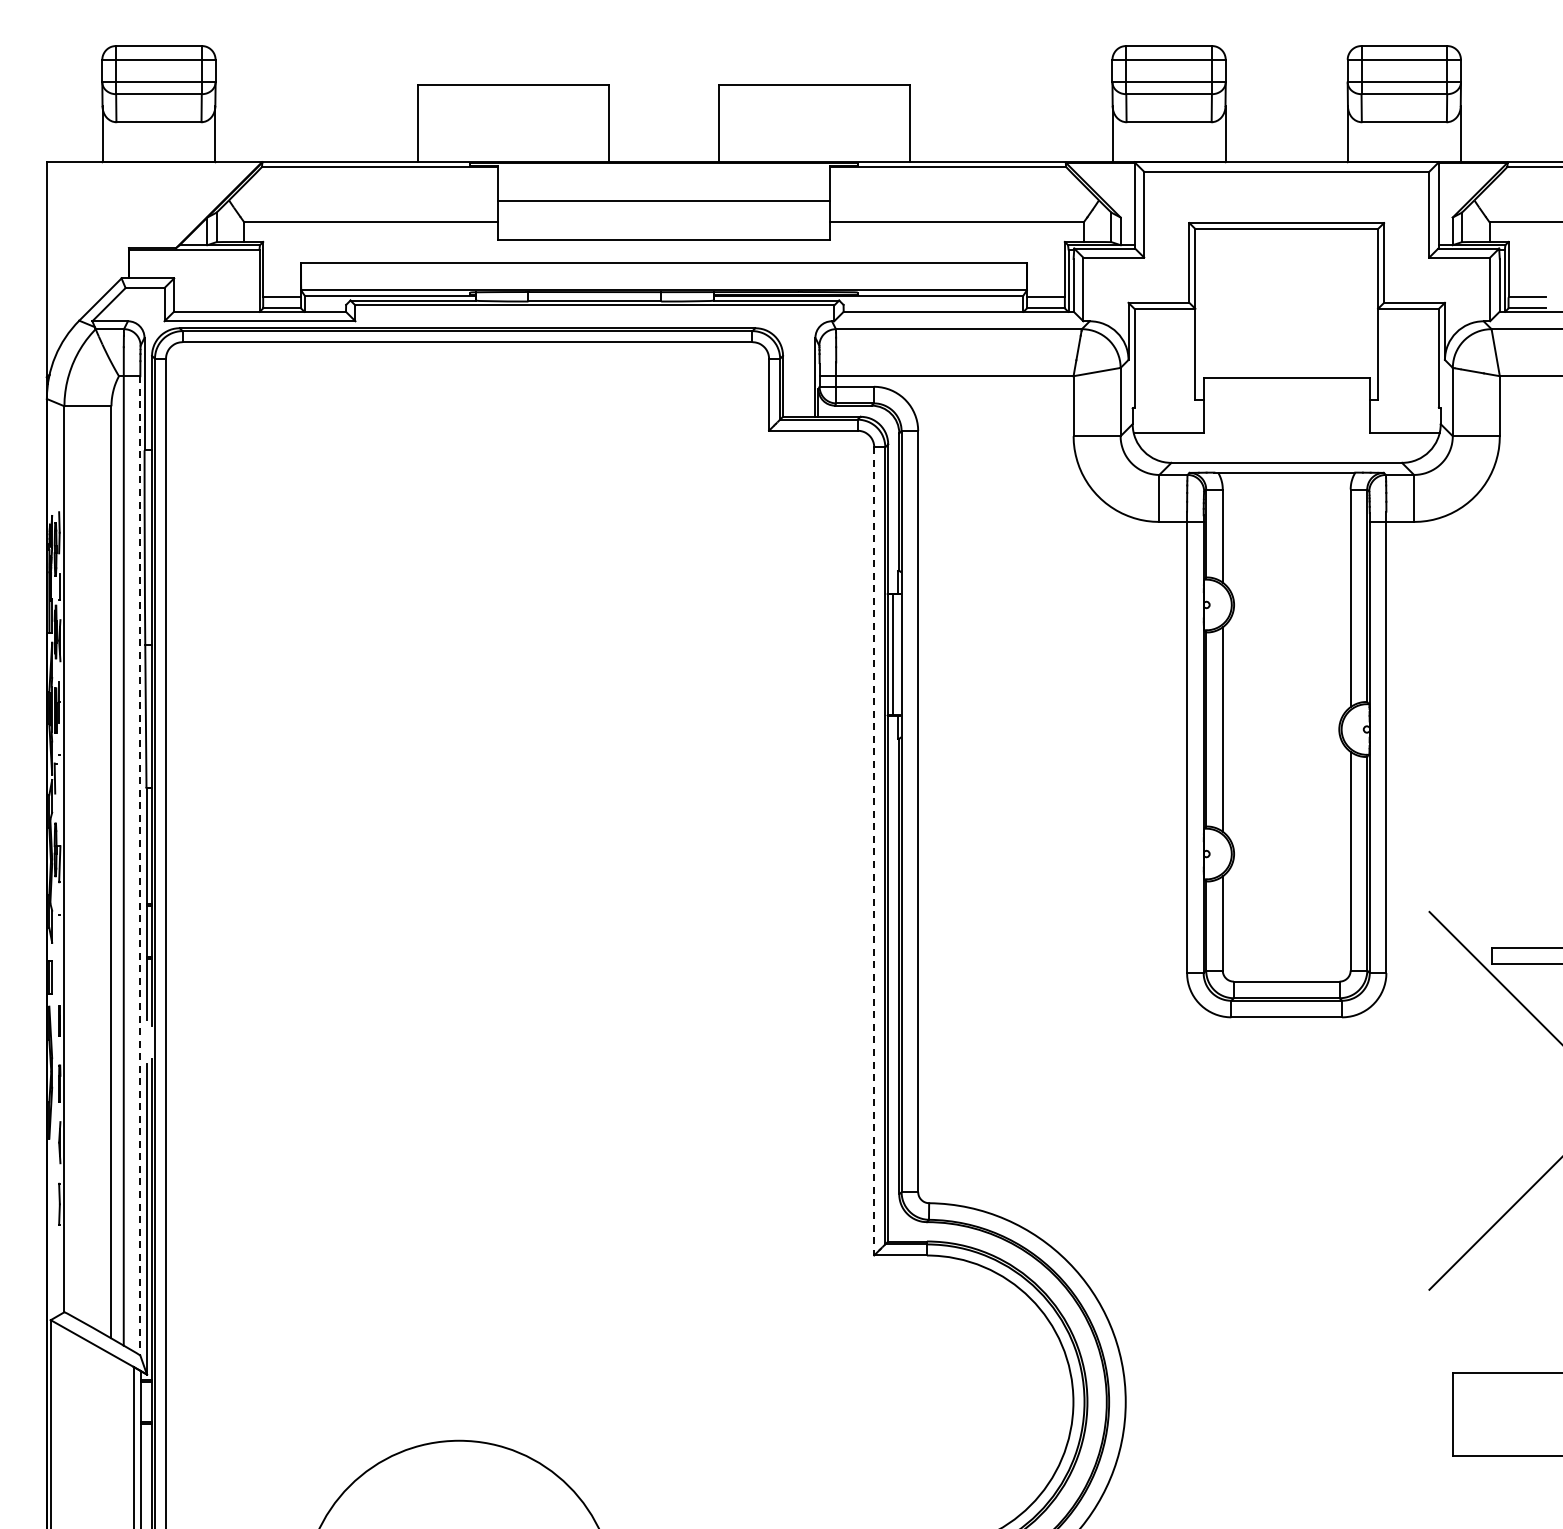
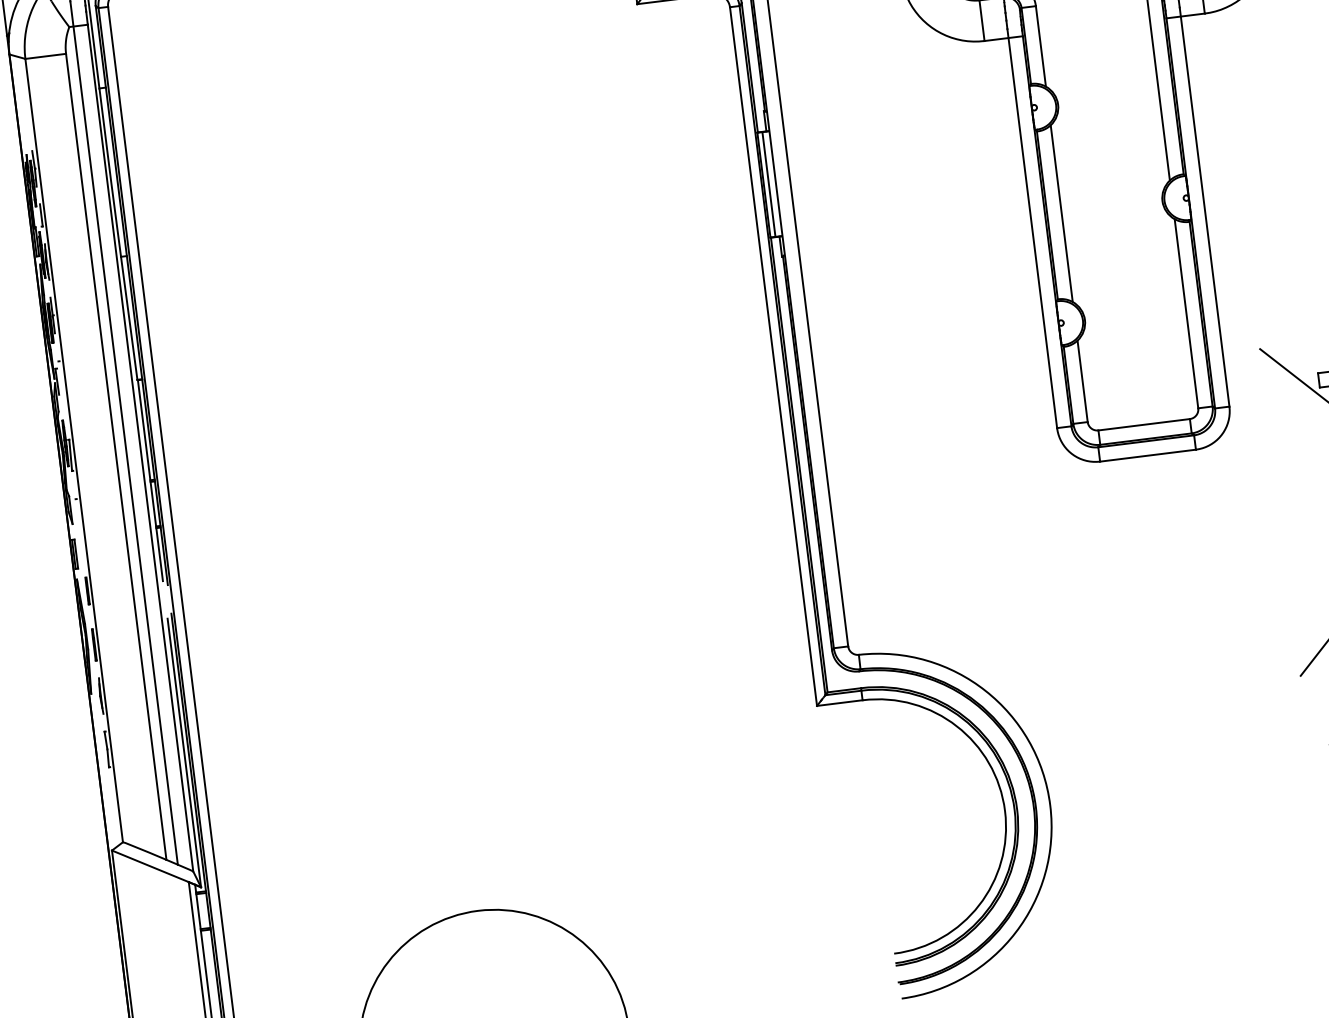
line: (874, 851) -> (773, 356), dashed -> solid
line: (140, 865) -> (140, 447), dashed -> solid

